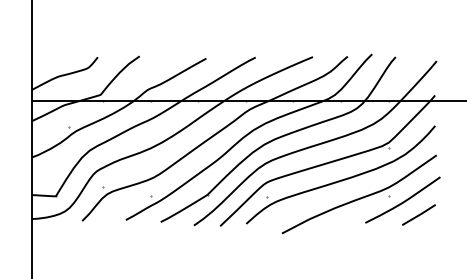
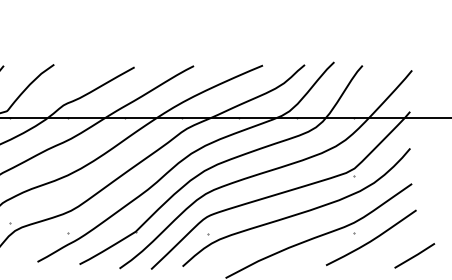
line: (418, 214) -> (414, 255), moved

